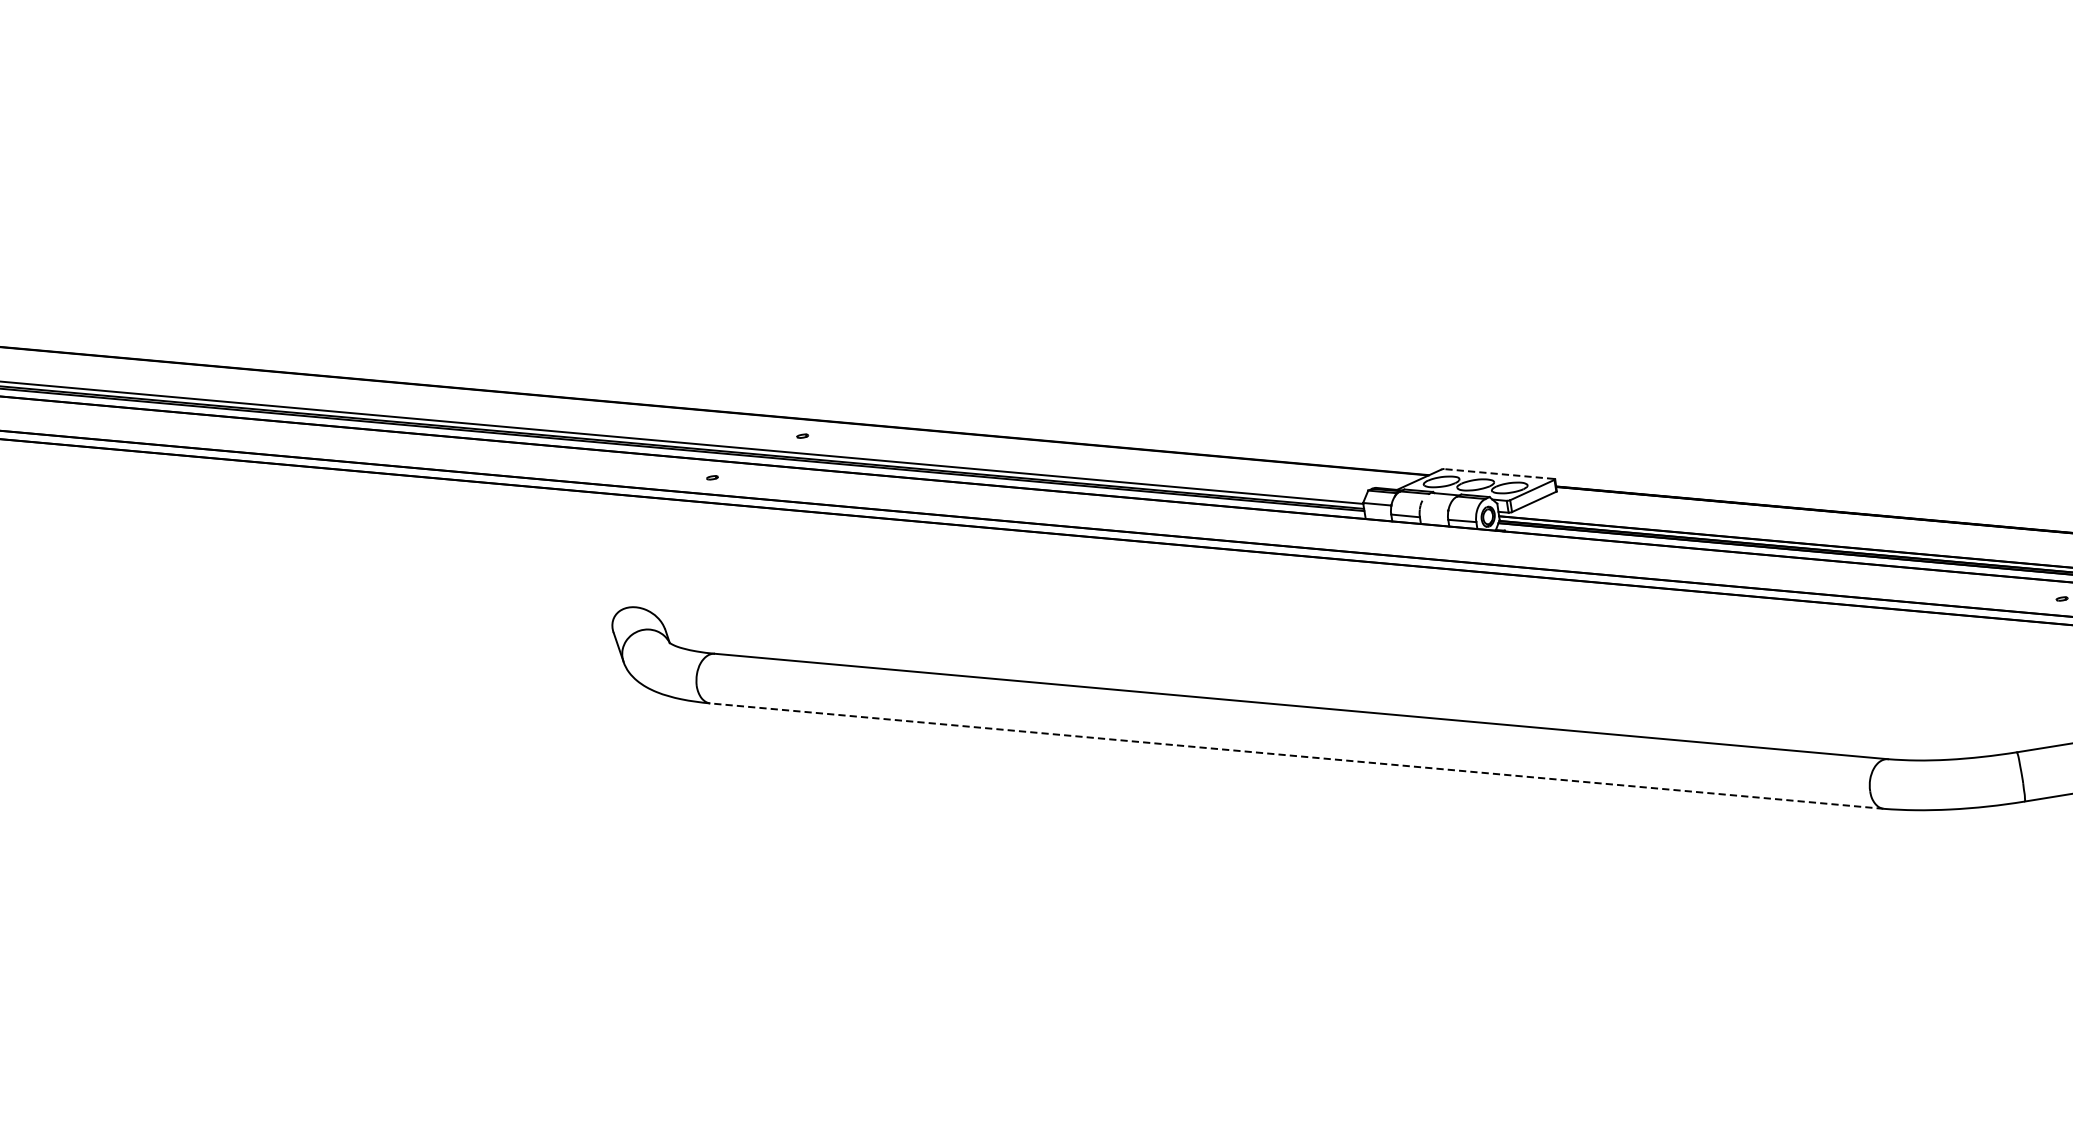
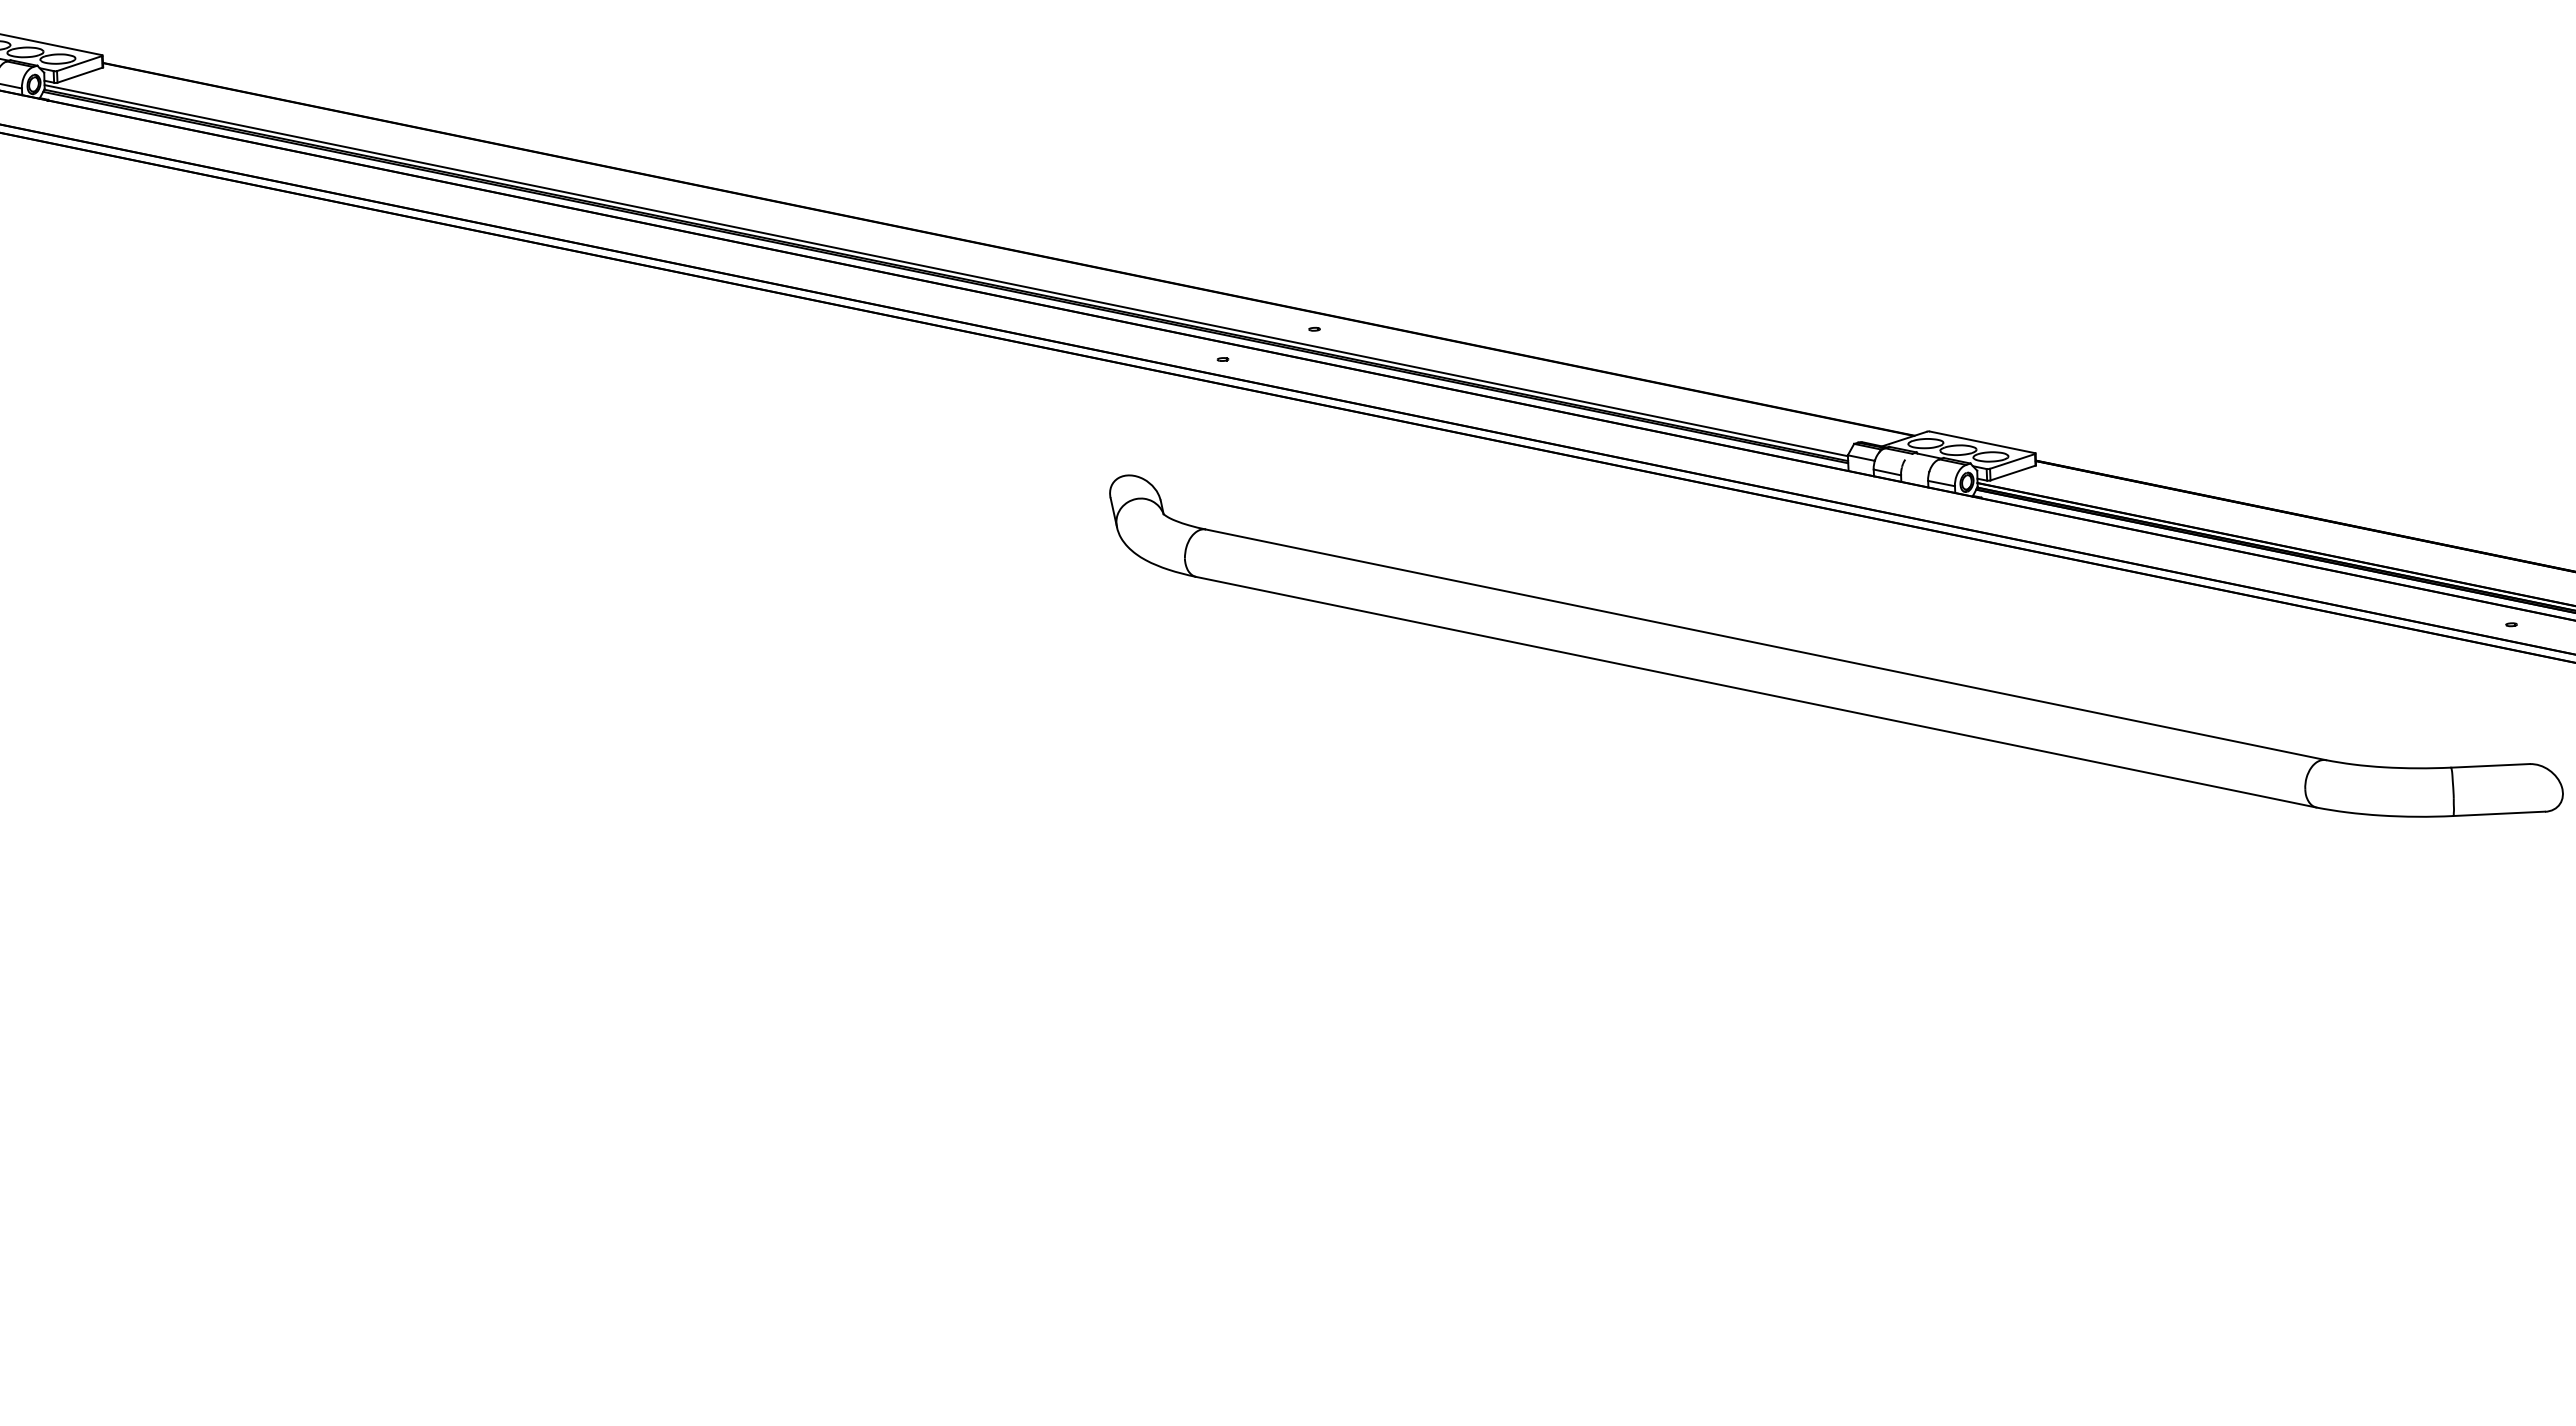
line: (1498, 474) -> (1981, 442), dashed -> solid
line: (1297, 756) -> (1756, 692), dashed -> solid

